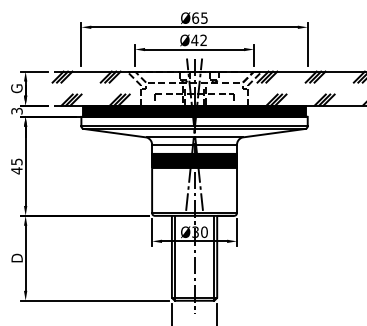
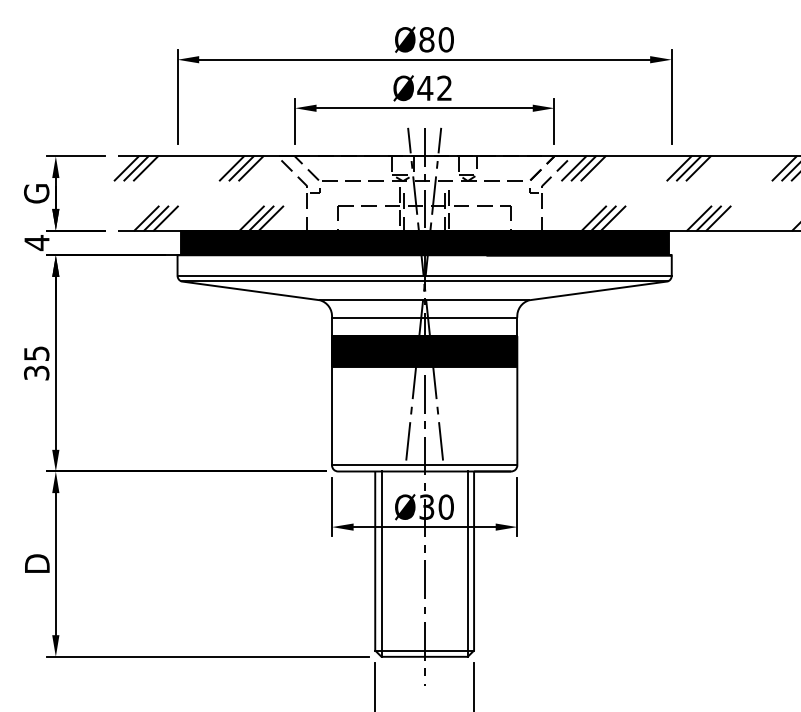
text: (199, 17) -> (435, 38), Ø65 -> Ø80
text: (16, 110) -> (35, 241), 3 -> 4
text: (16, 170) -> (35, 372), 45 -> 35

